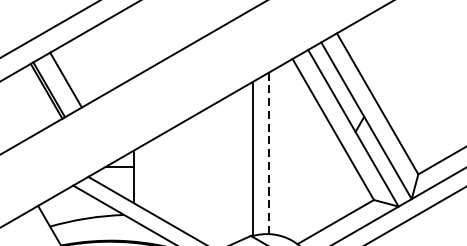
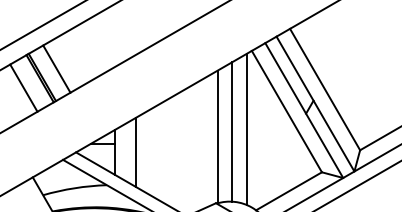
line: (27, 101) -> (23, 87), added
line: (287, 150) -> (247, 129), added
line: (268, 153) -> (231, 132), dashed -> solid
line: (157, 175) -> (135, 151), added

